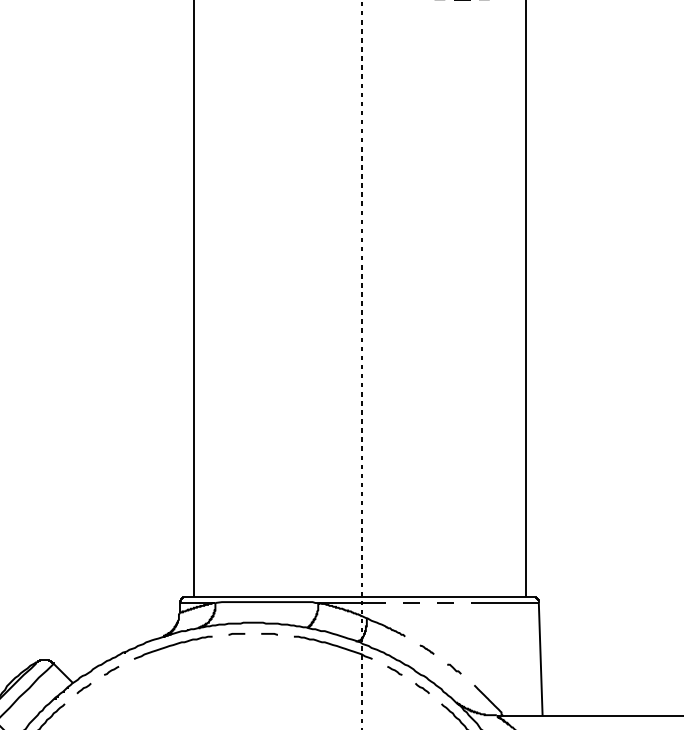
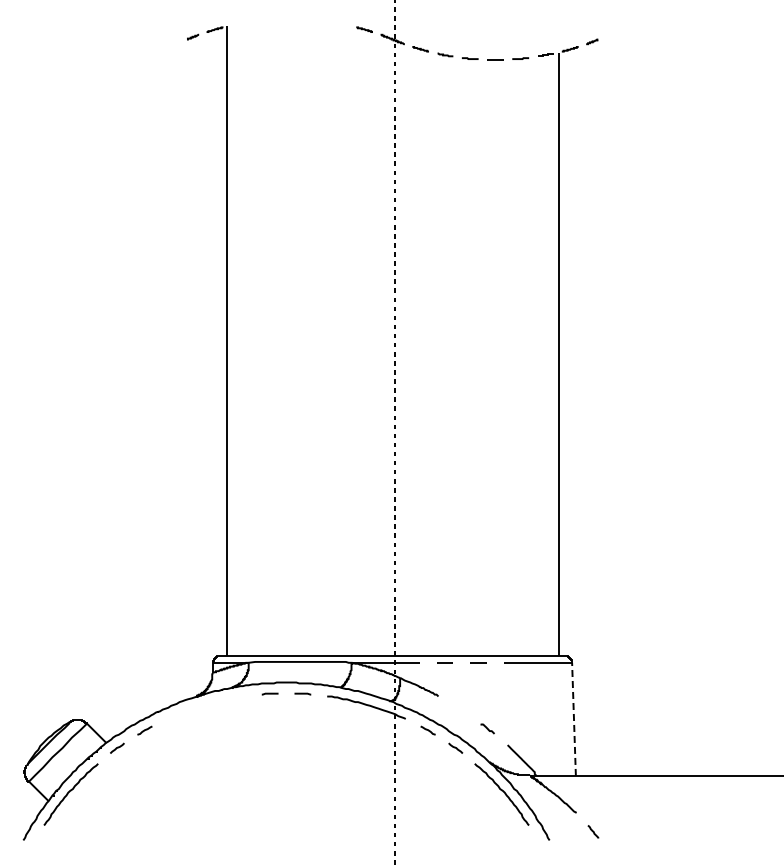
curve: (172, 646) -> (205, 706), removed
line: (427, 649) -> (460, 709), removed
line: (541, 659) -> (574, 719), solid -> dashed

